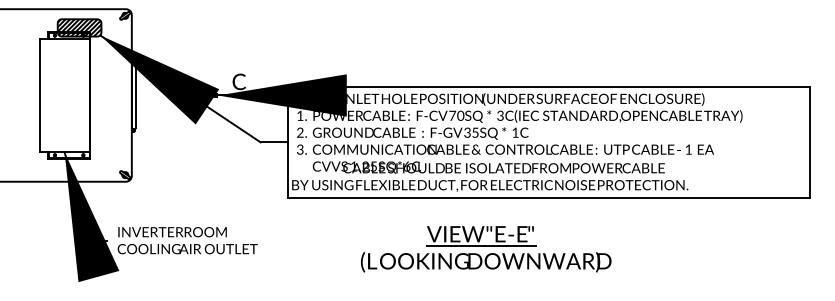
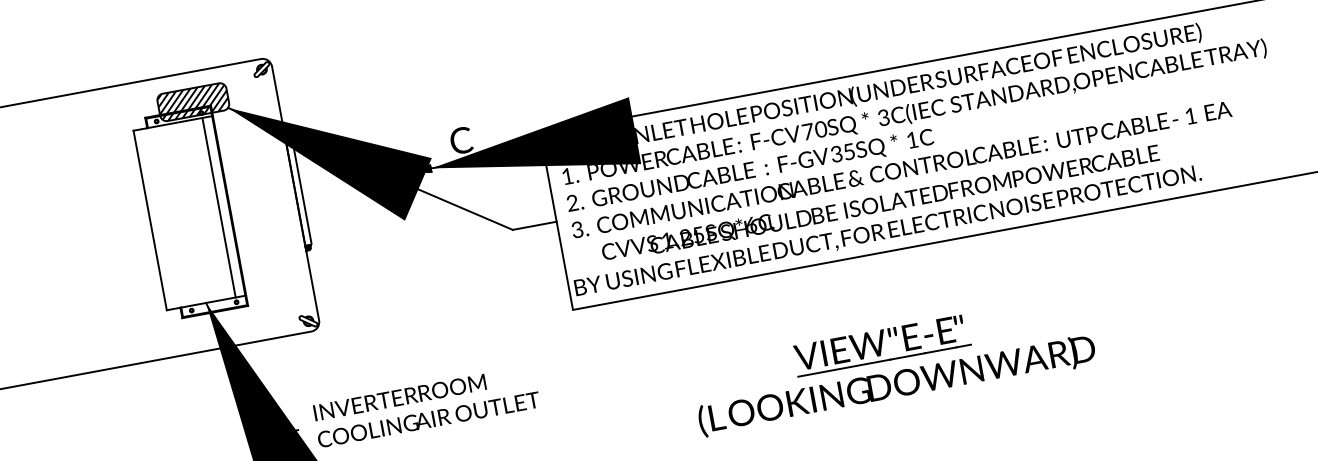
line: (83, 95) -> (219, 207), added
part: (486, 249) -> (893, 365), moved

